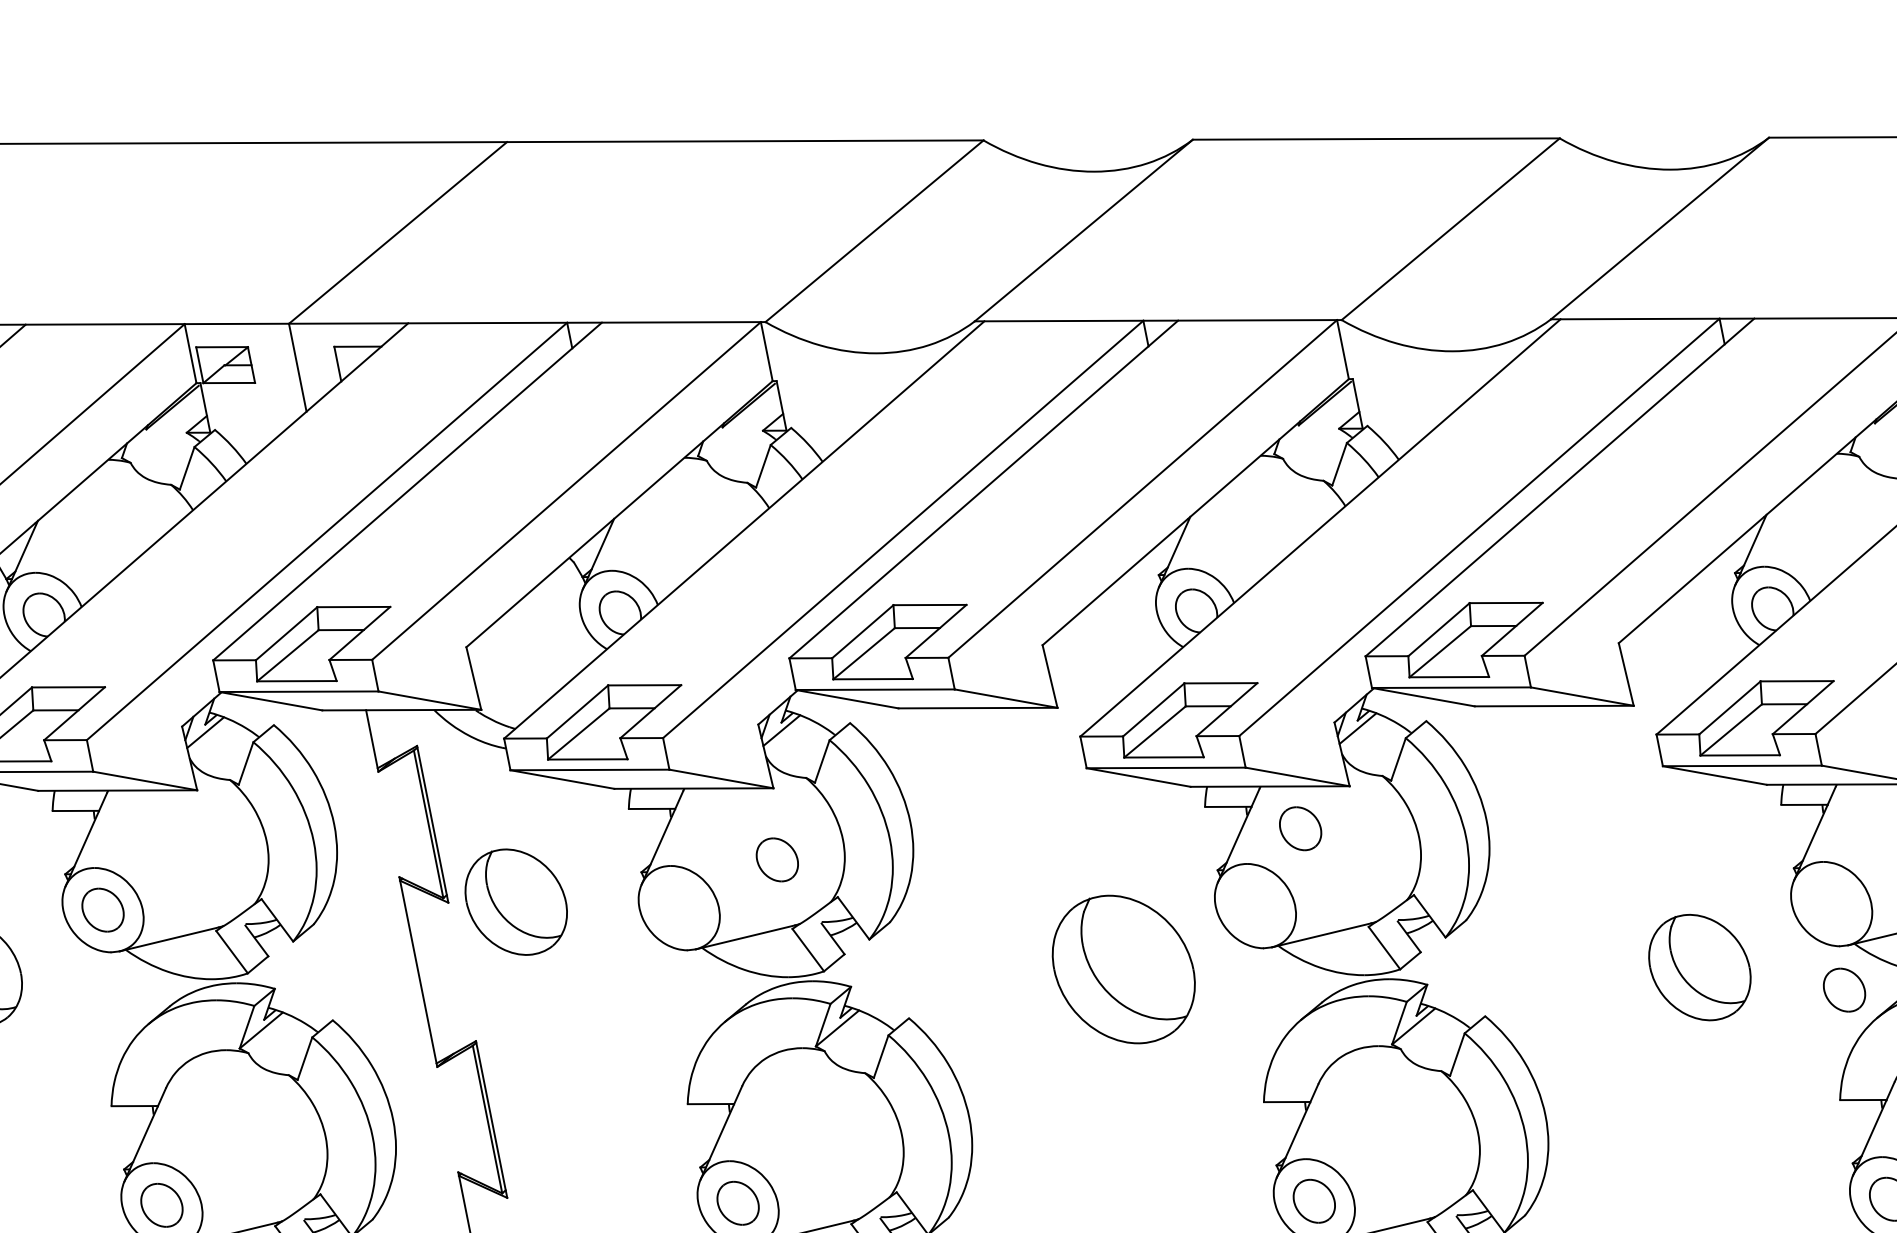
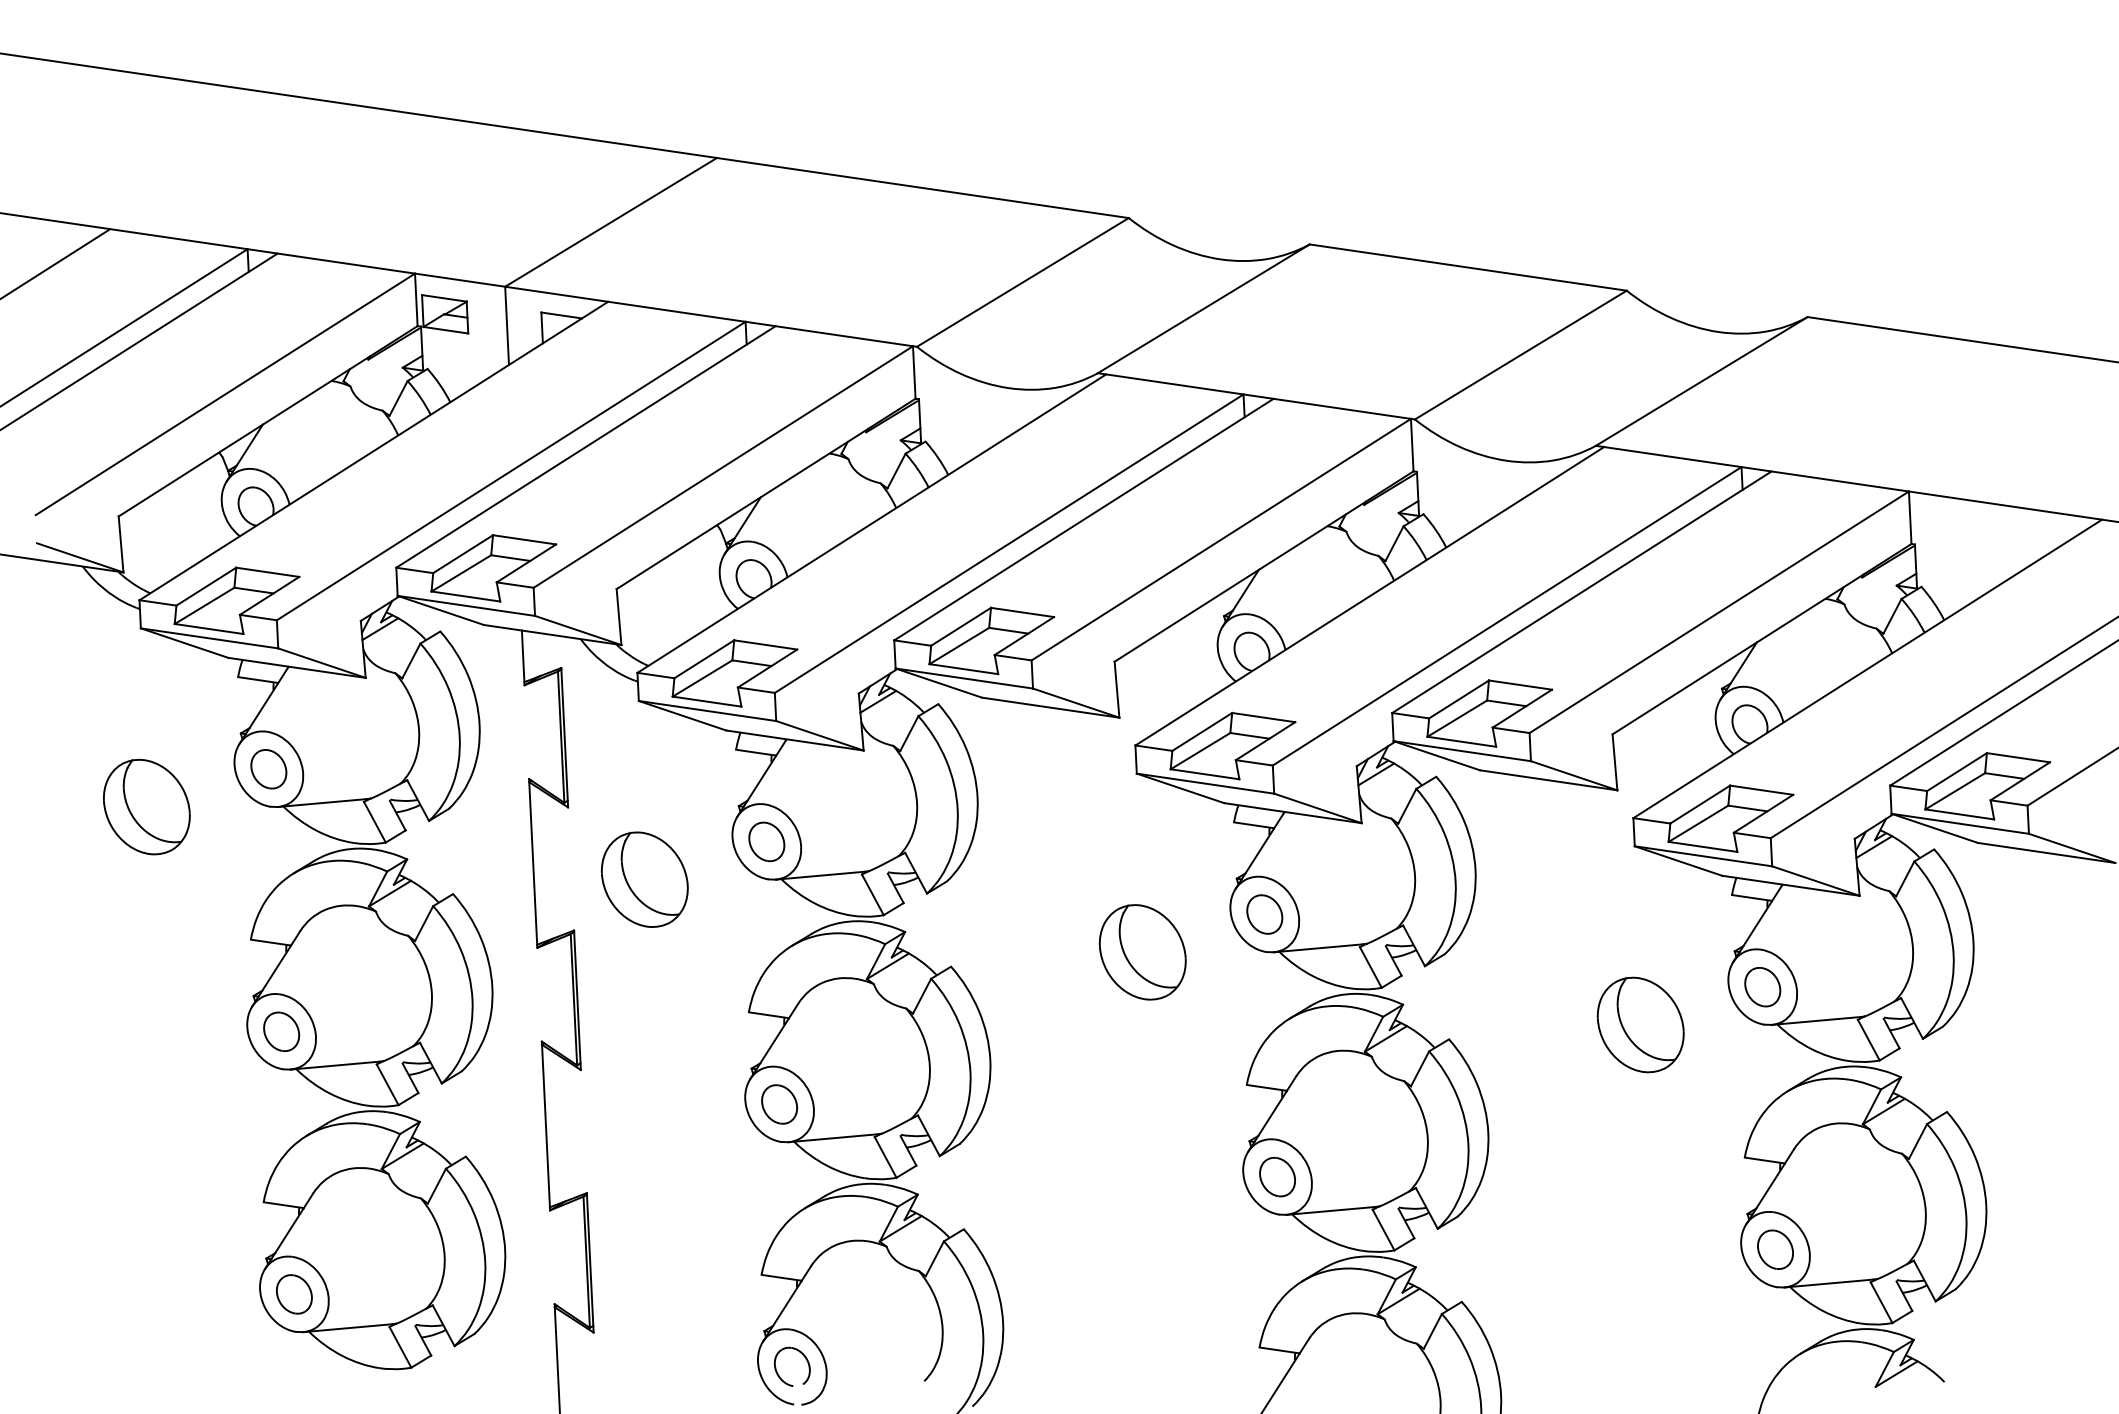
part: (1300, 828) -> (1264, 914), moved
part: (776, 859) -> (766, 841), moved
part: (515, 901) -> (644, 879), moved
part: (1123, 969) -> (1142, 952), size x0.71
part: (1844, 990) -> (1762, 987), moved

